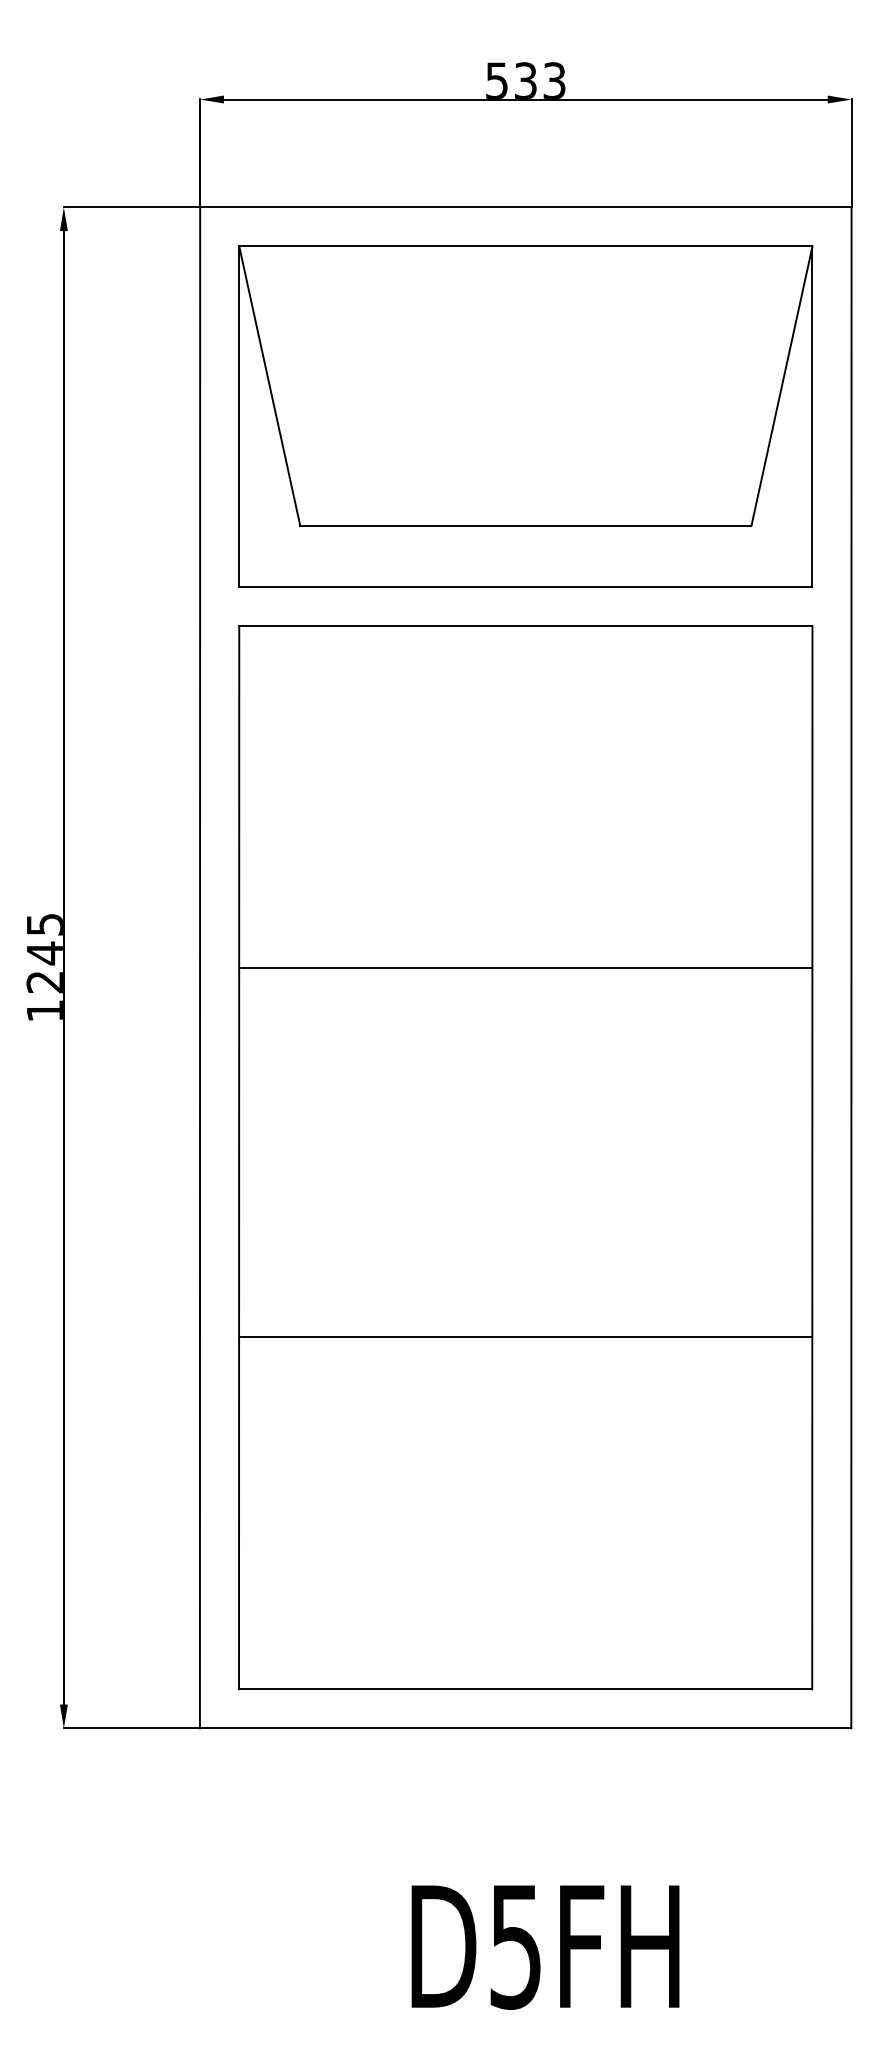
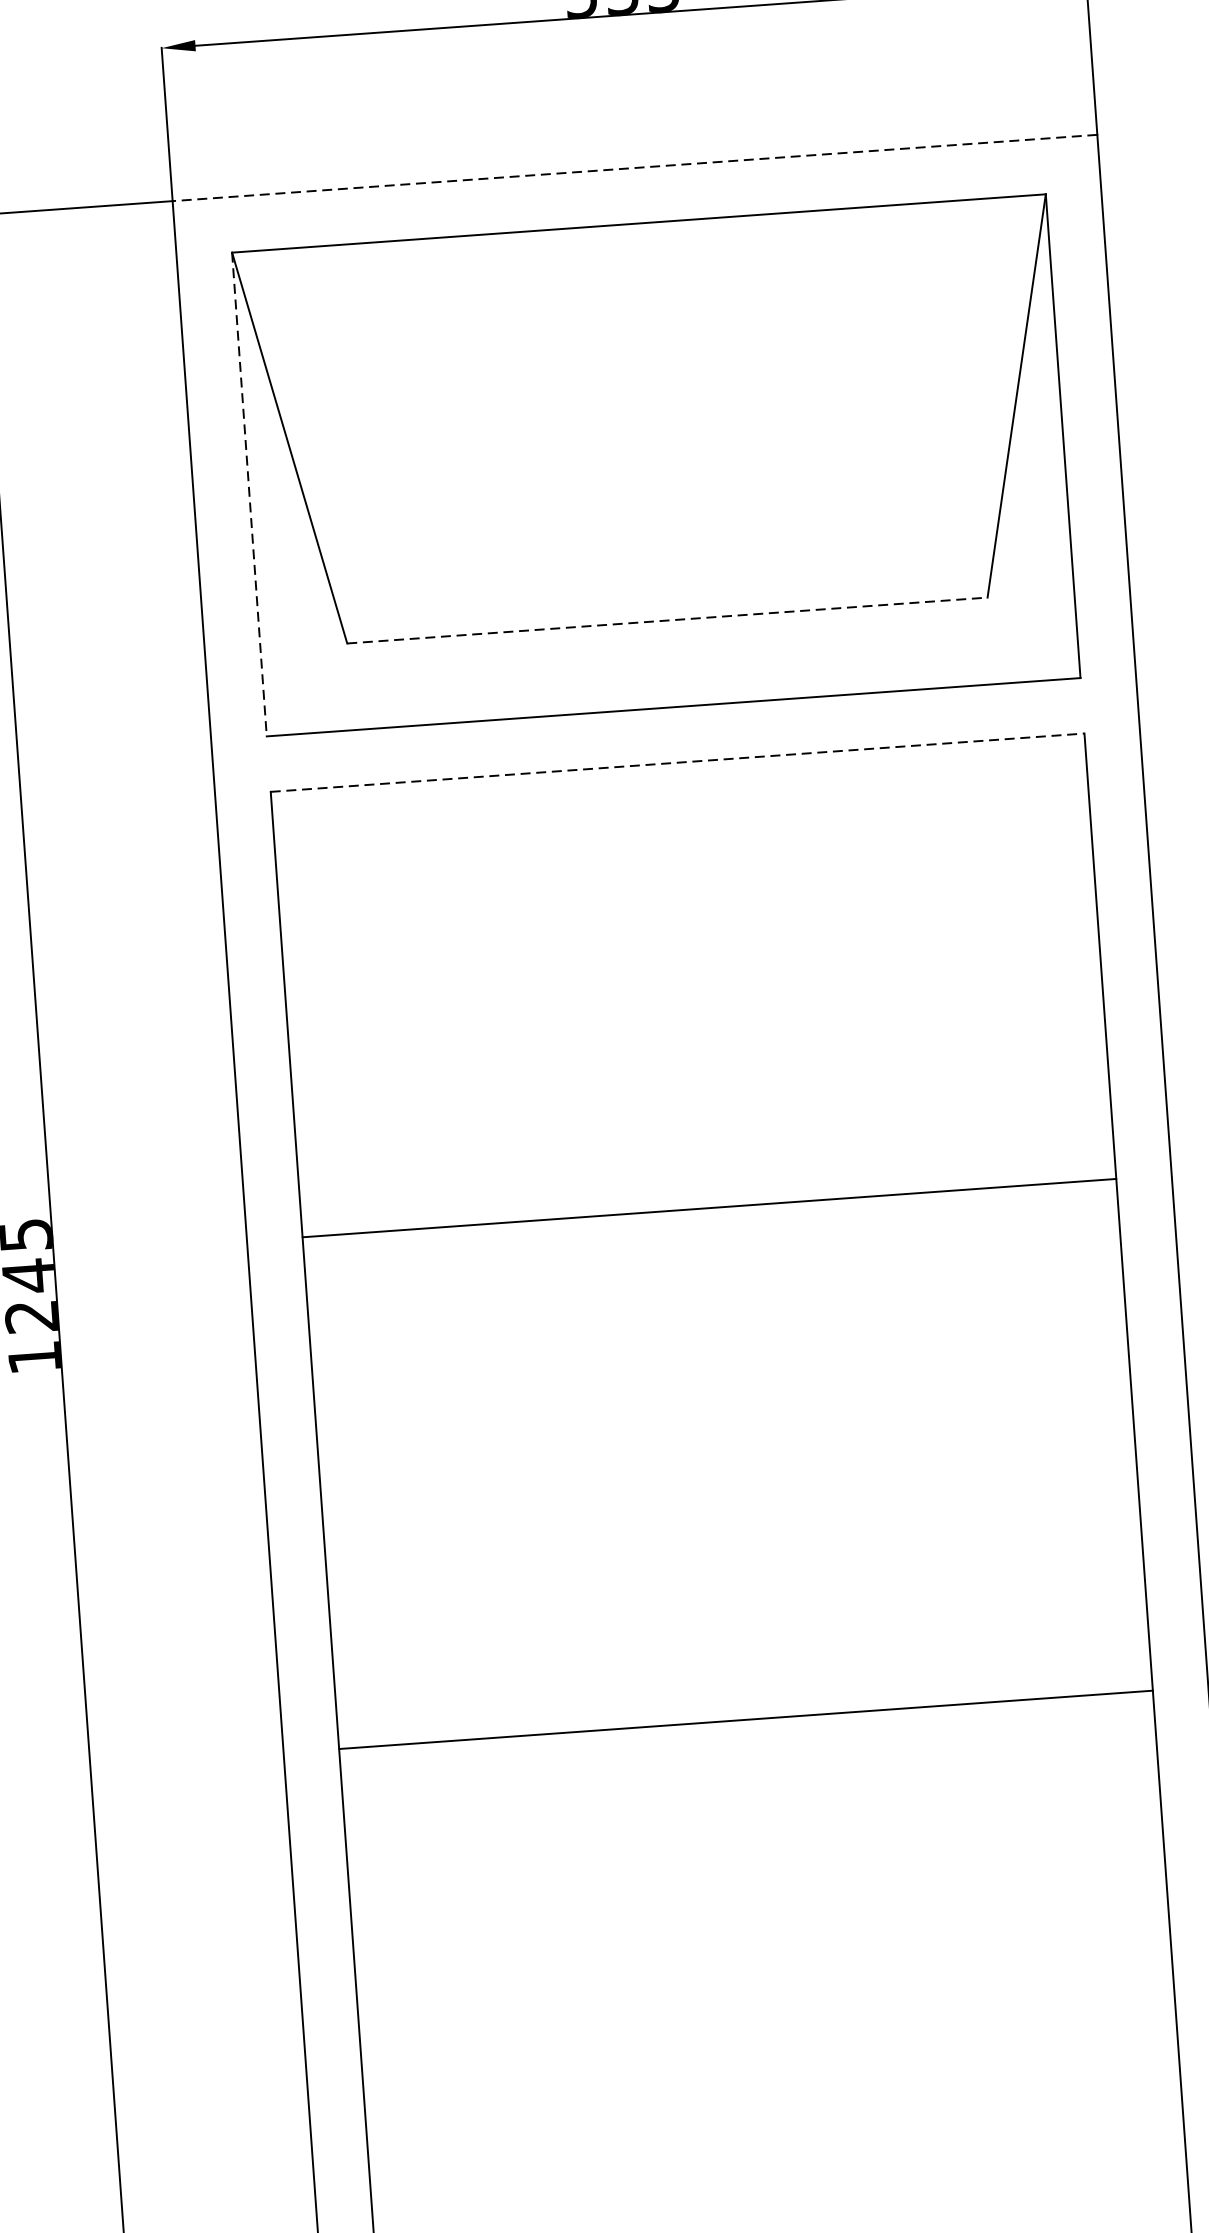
line: (525, 207) -> (634, 168), solid -> dashed
line: (239, 417) -> (249, 495), solid -> dashed
line: (525, 526) -> (666, 621), solid -> dashed
line: (525, 626) -> (677, 763), solid -> dashed
line: (525, 968) -> (709, 1208), moved
line: (525, 1337) -> (745, 1719), moved

